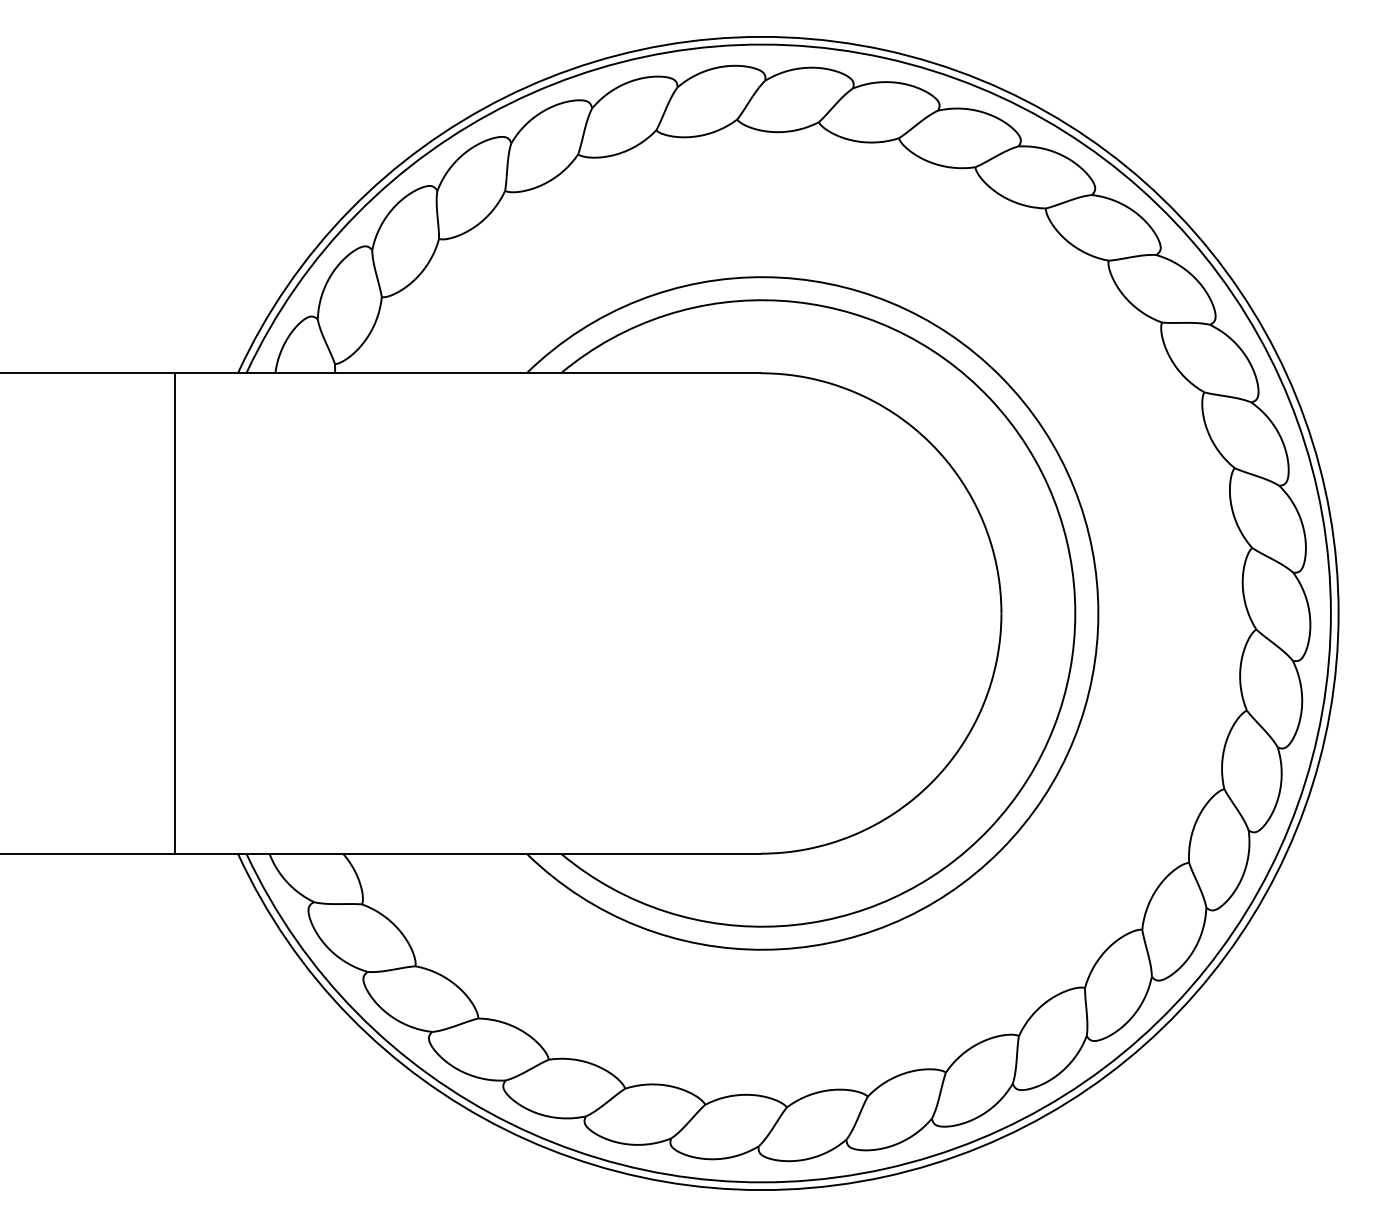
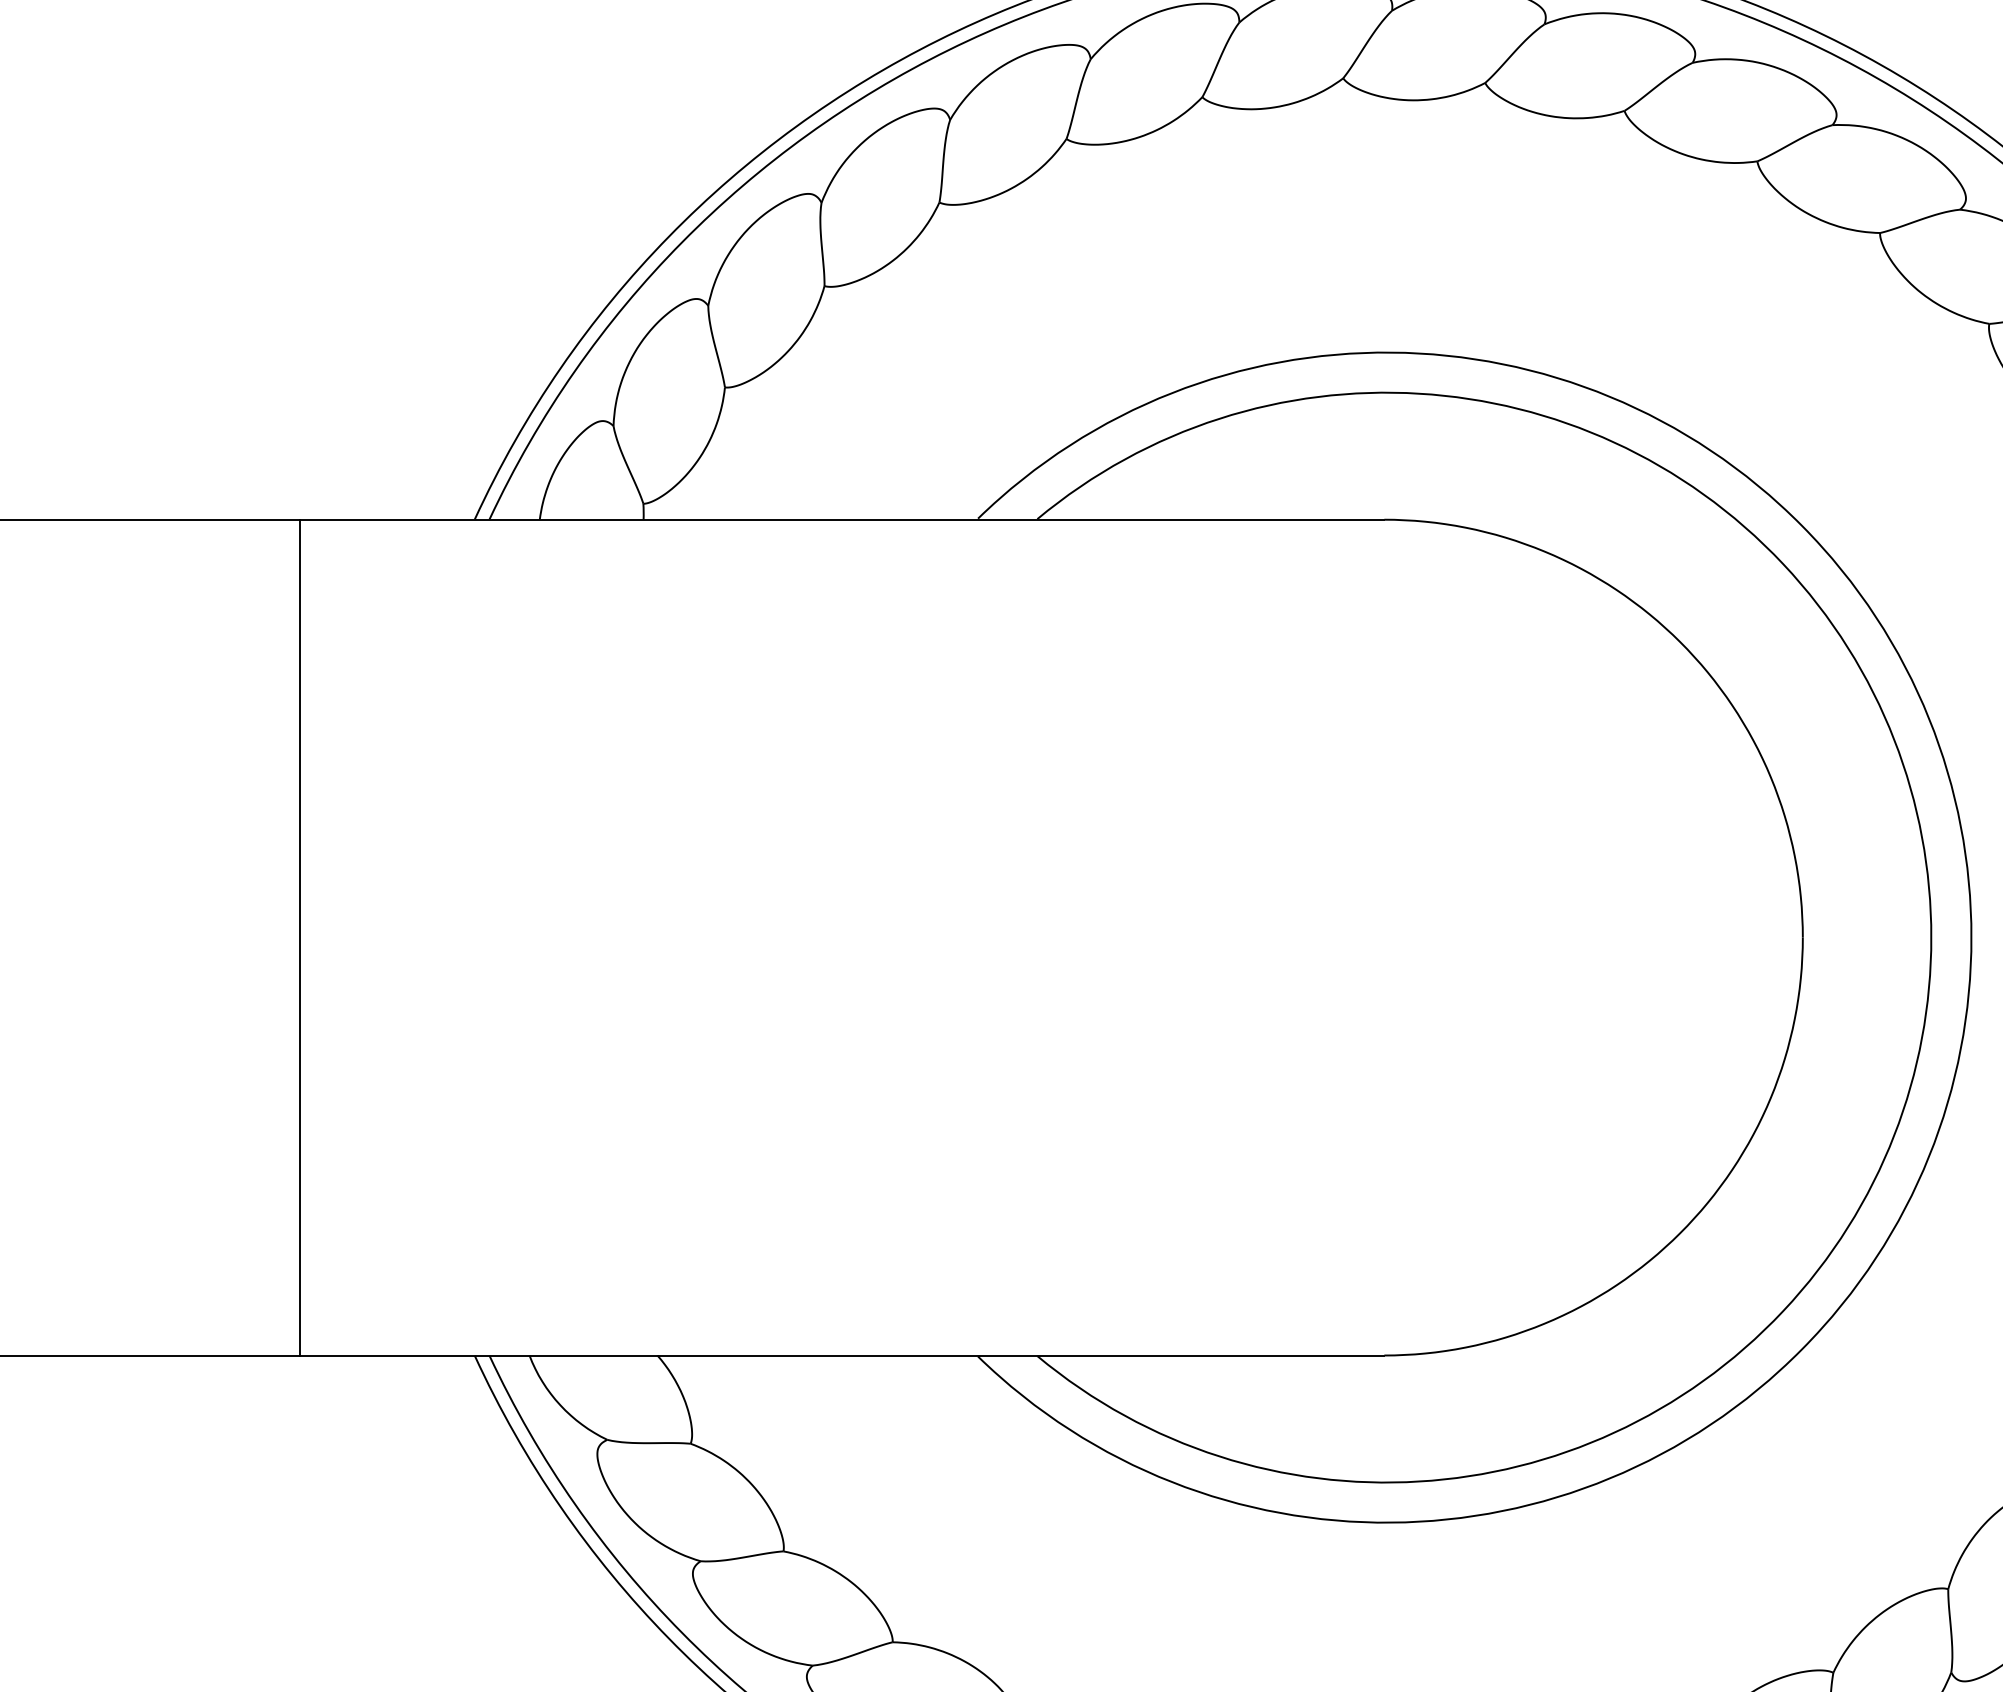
line: (175, 613) -> (299, 937), moved

